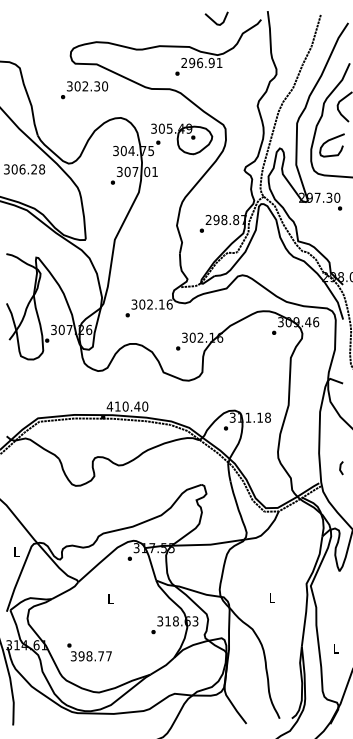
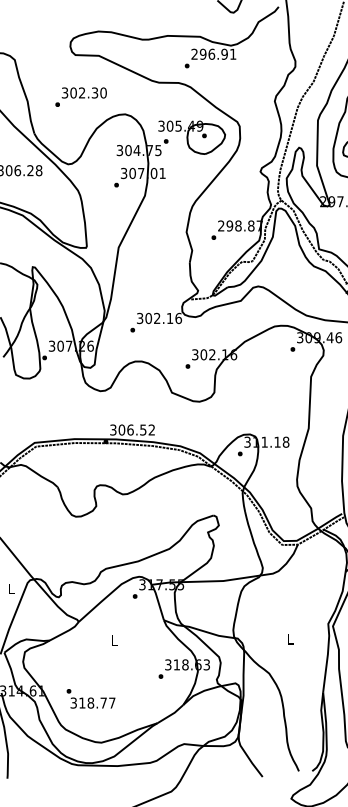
text: (84, 90) -> (81, 97), moved
text: (127, 406) -> (132, 429), 410.40 -> 306.52
text: (81, 656) -> (82, 703), 398.77 -> 318.77

